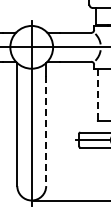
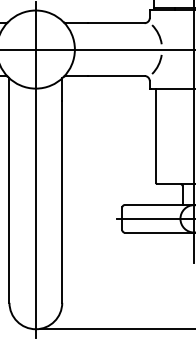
line: (97, 94) -> (155, 135), dashed -> solid
line: (46, 131) -> (62, 203), dashed -> solid

